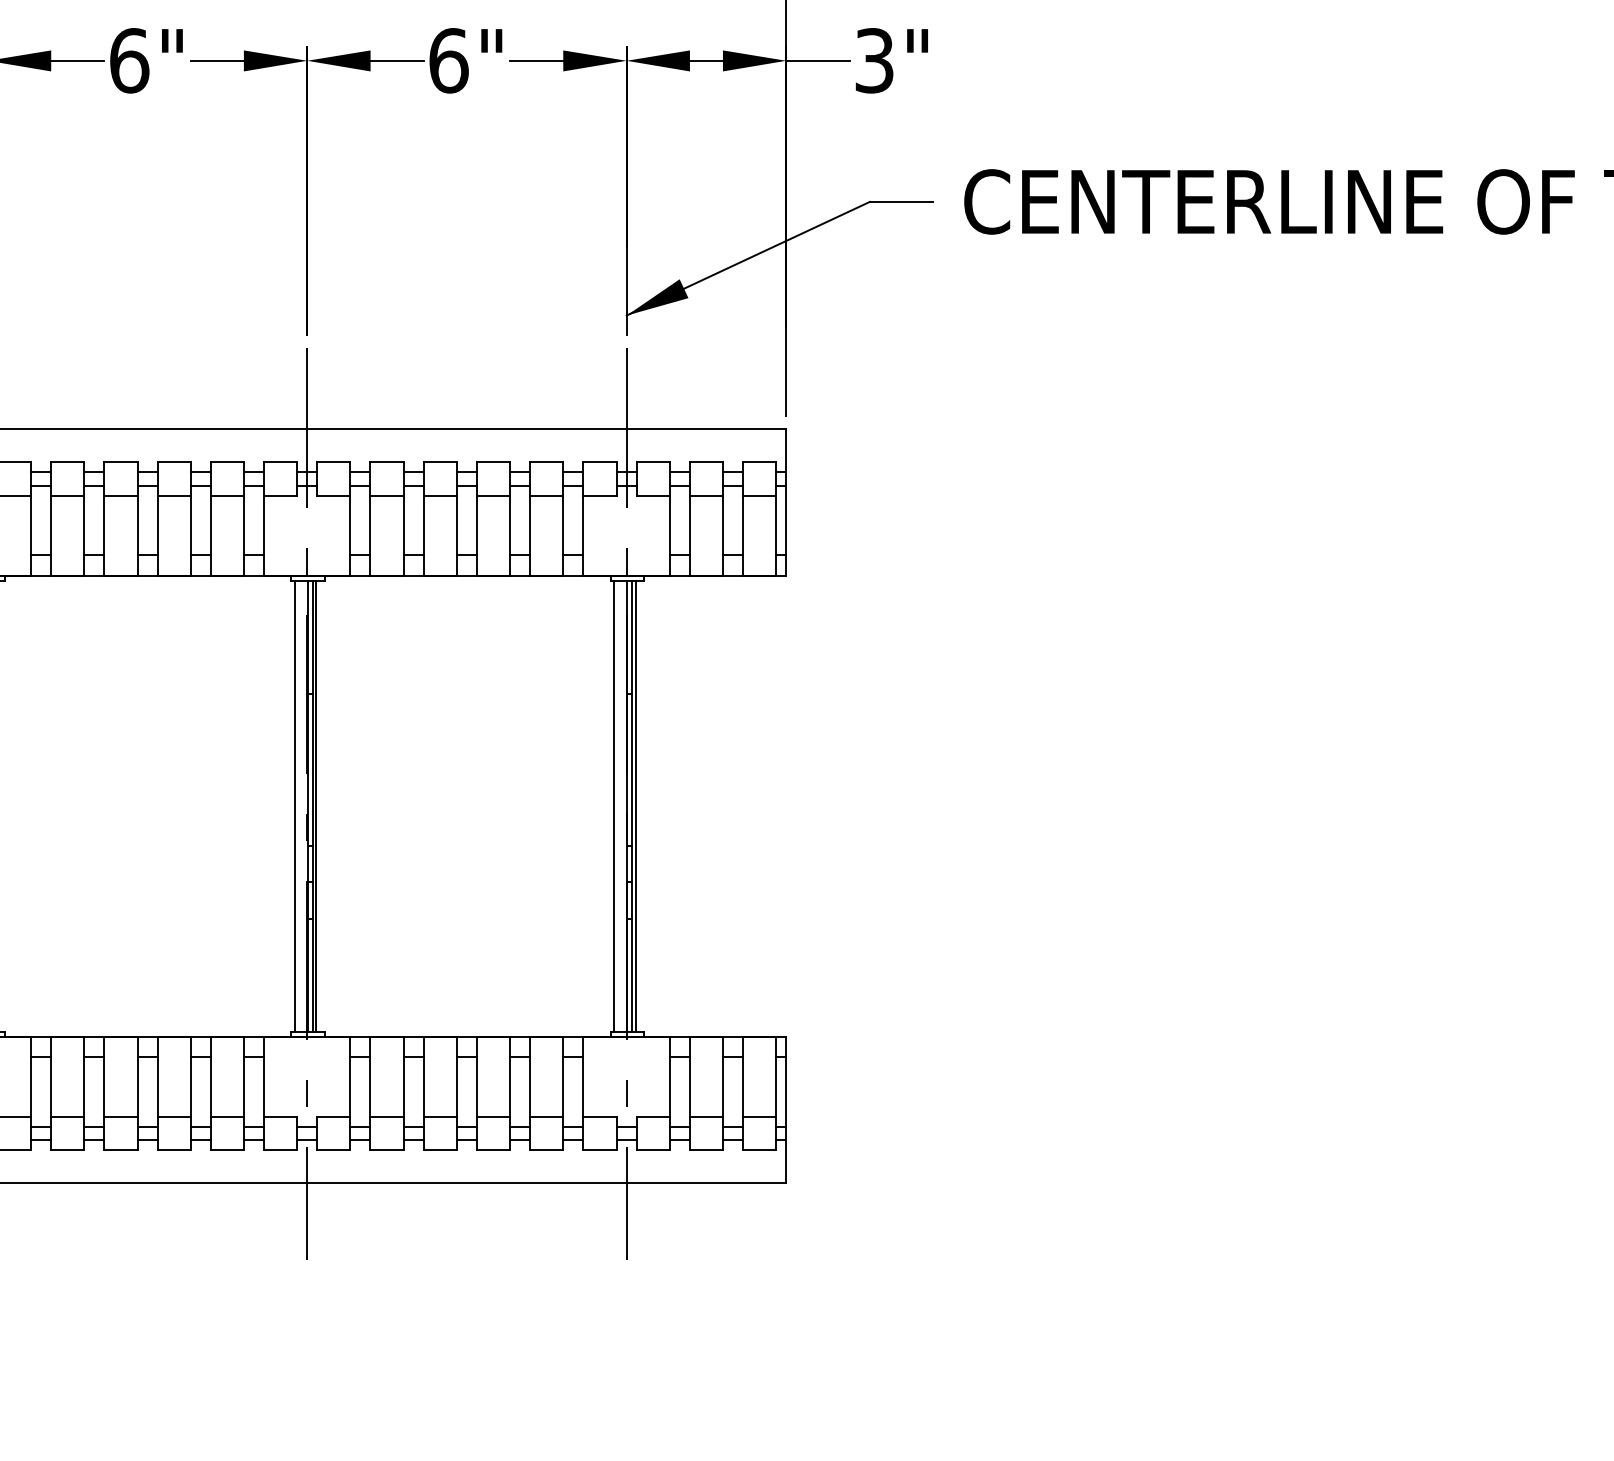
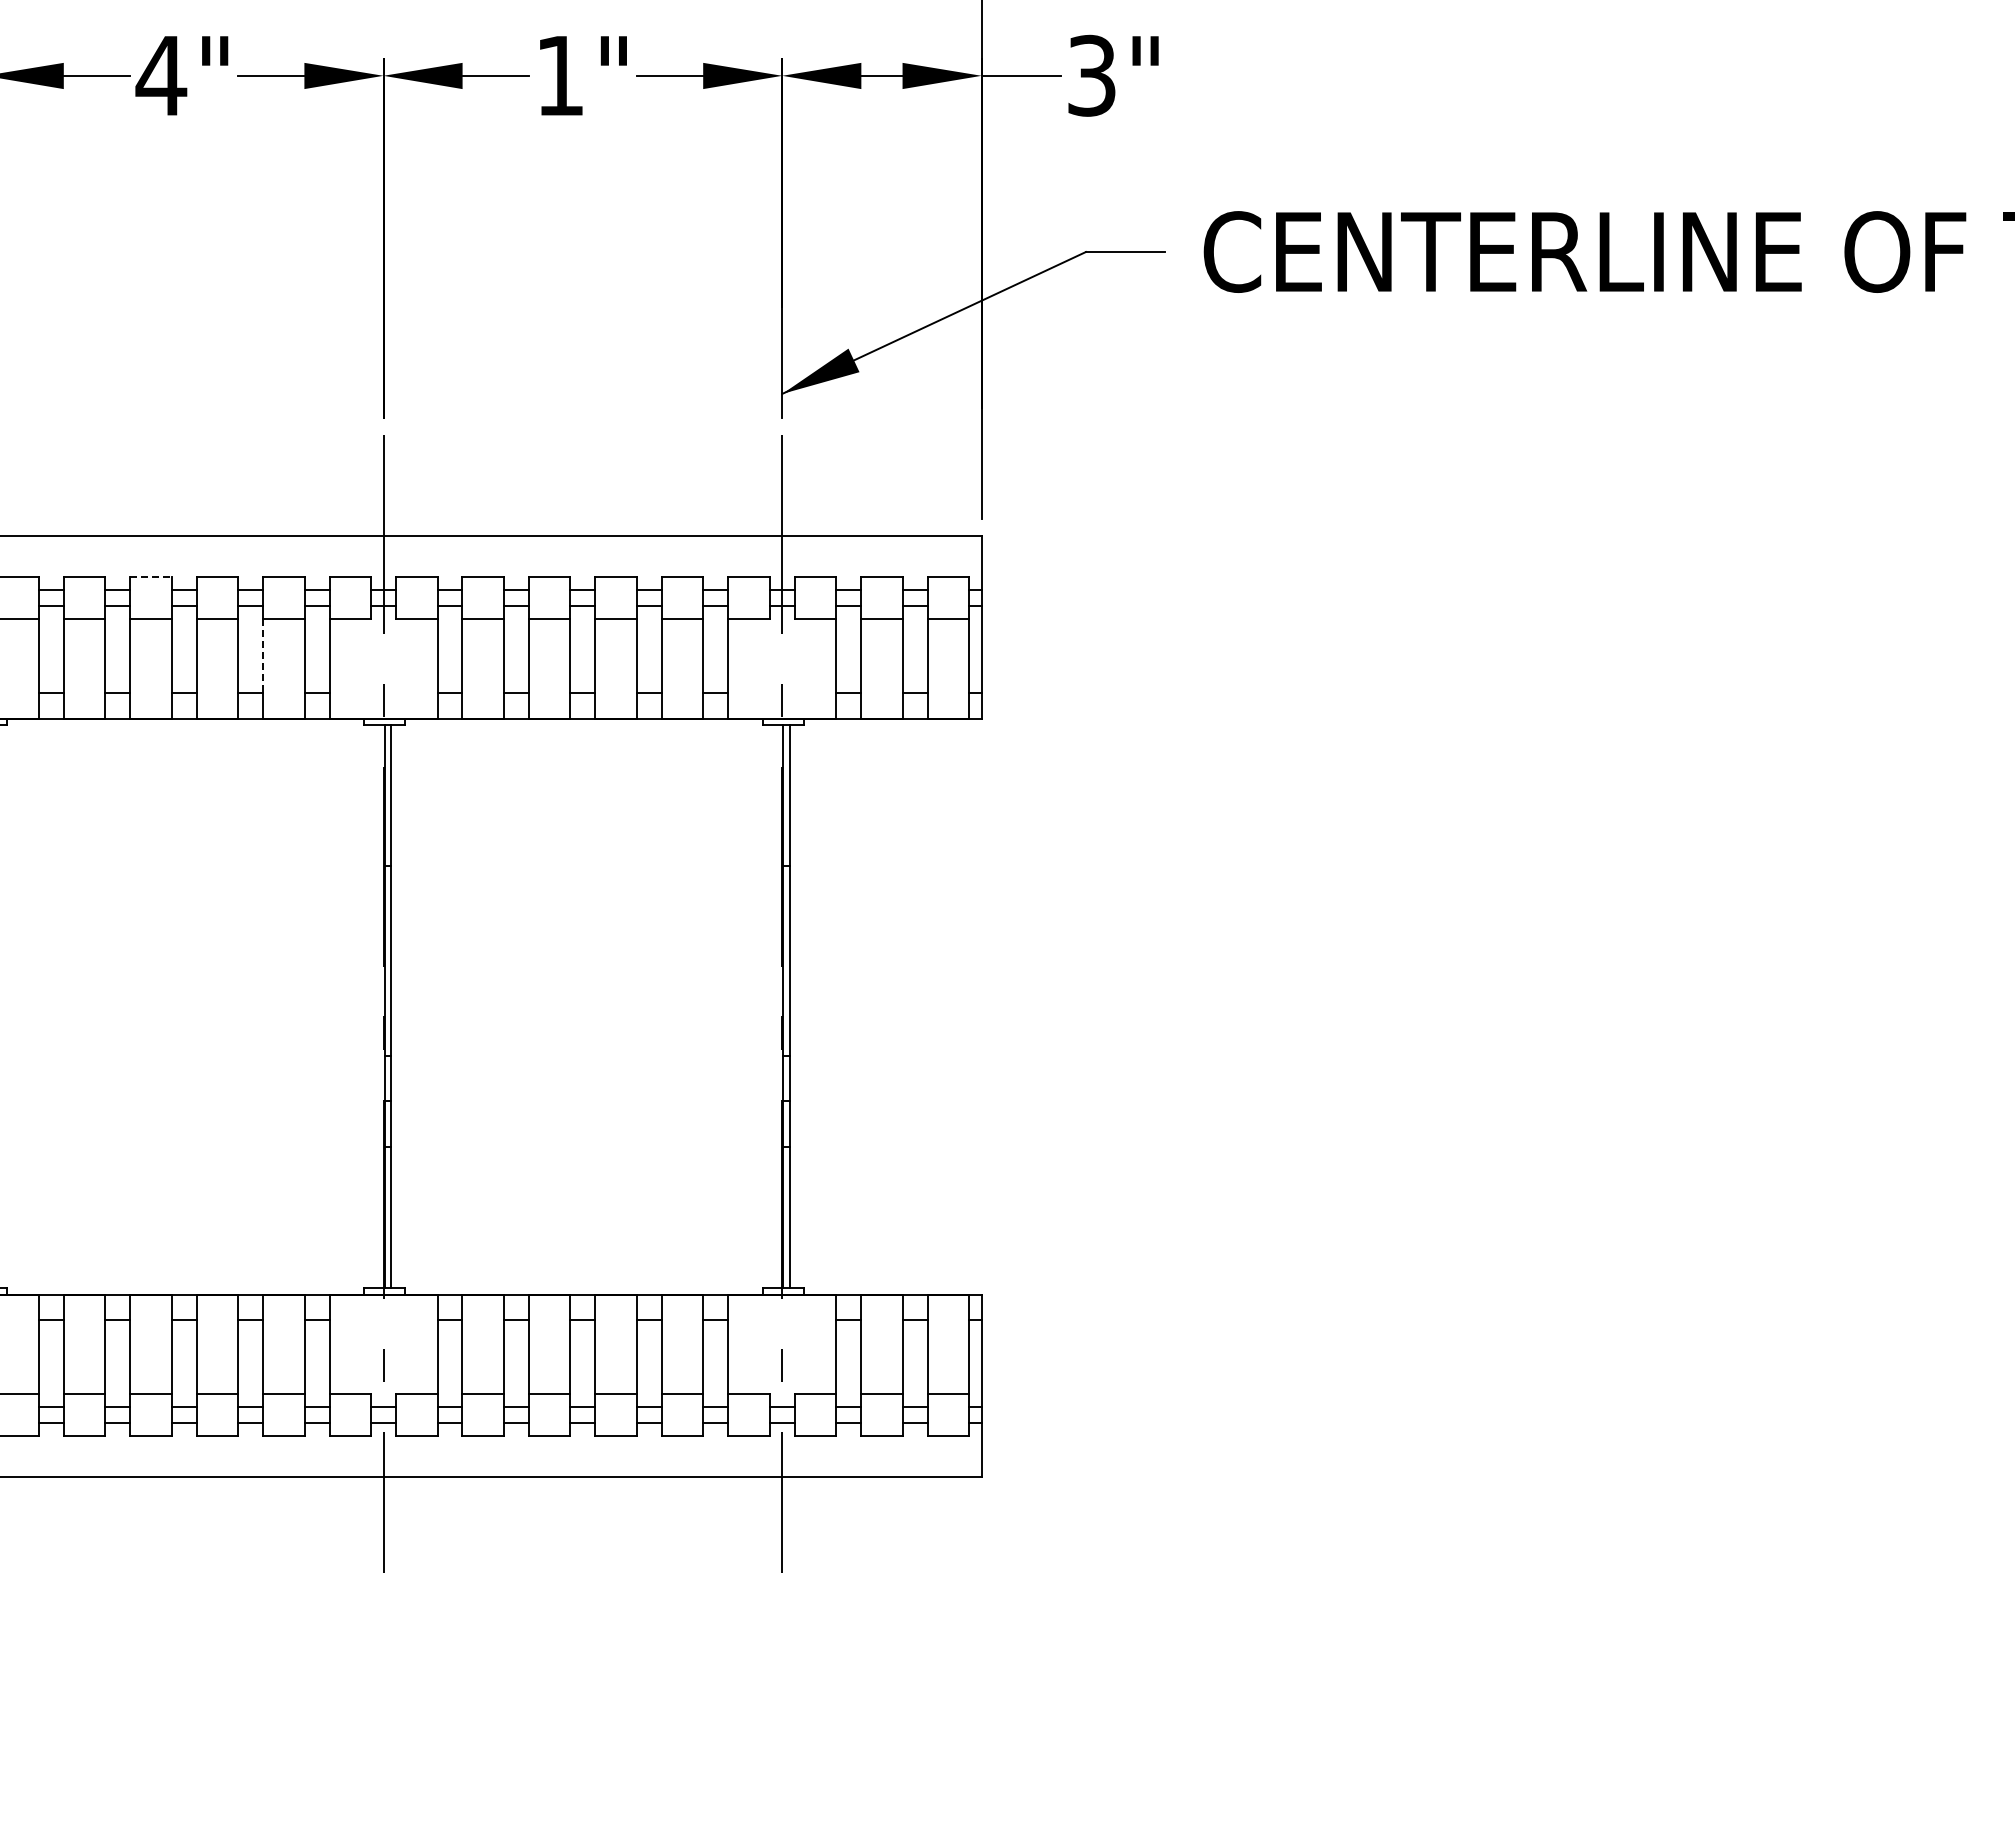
text: (129, 60) -> (161, 75), 6" -> 4"
text: (448, 60) -> (560, 75), 6" -> 1"
line: (120, 462) -> (150, 577), solid -> dashed
line: (211, 525) -> (263, 656), solid -> dashed
line: (294, 806) -> (367, 1006), removed
line: (316, 806) -> (394, 1006), removed
line: (613, 806) -> (766, 1006), removed
line: (635, 806) -> (793, 1006), removed

